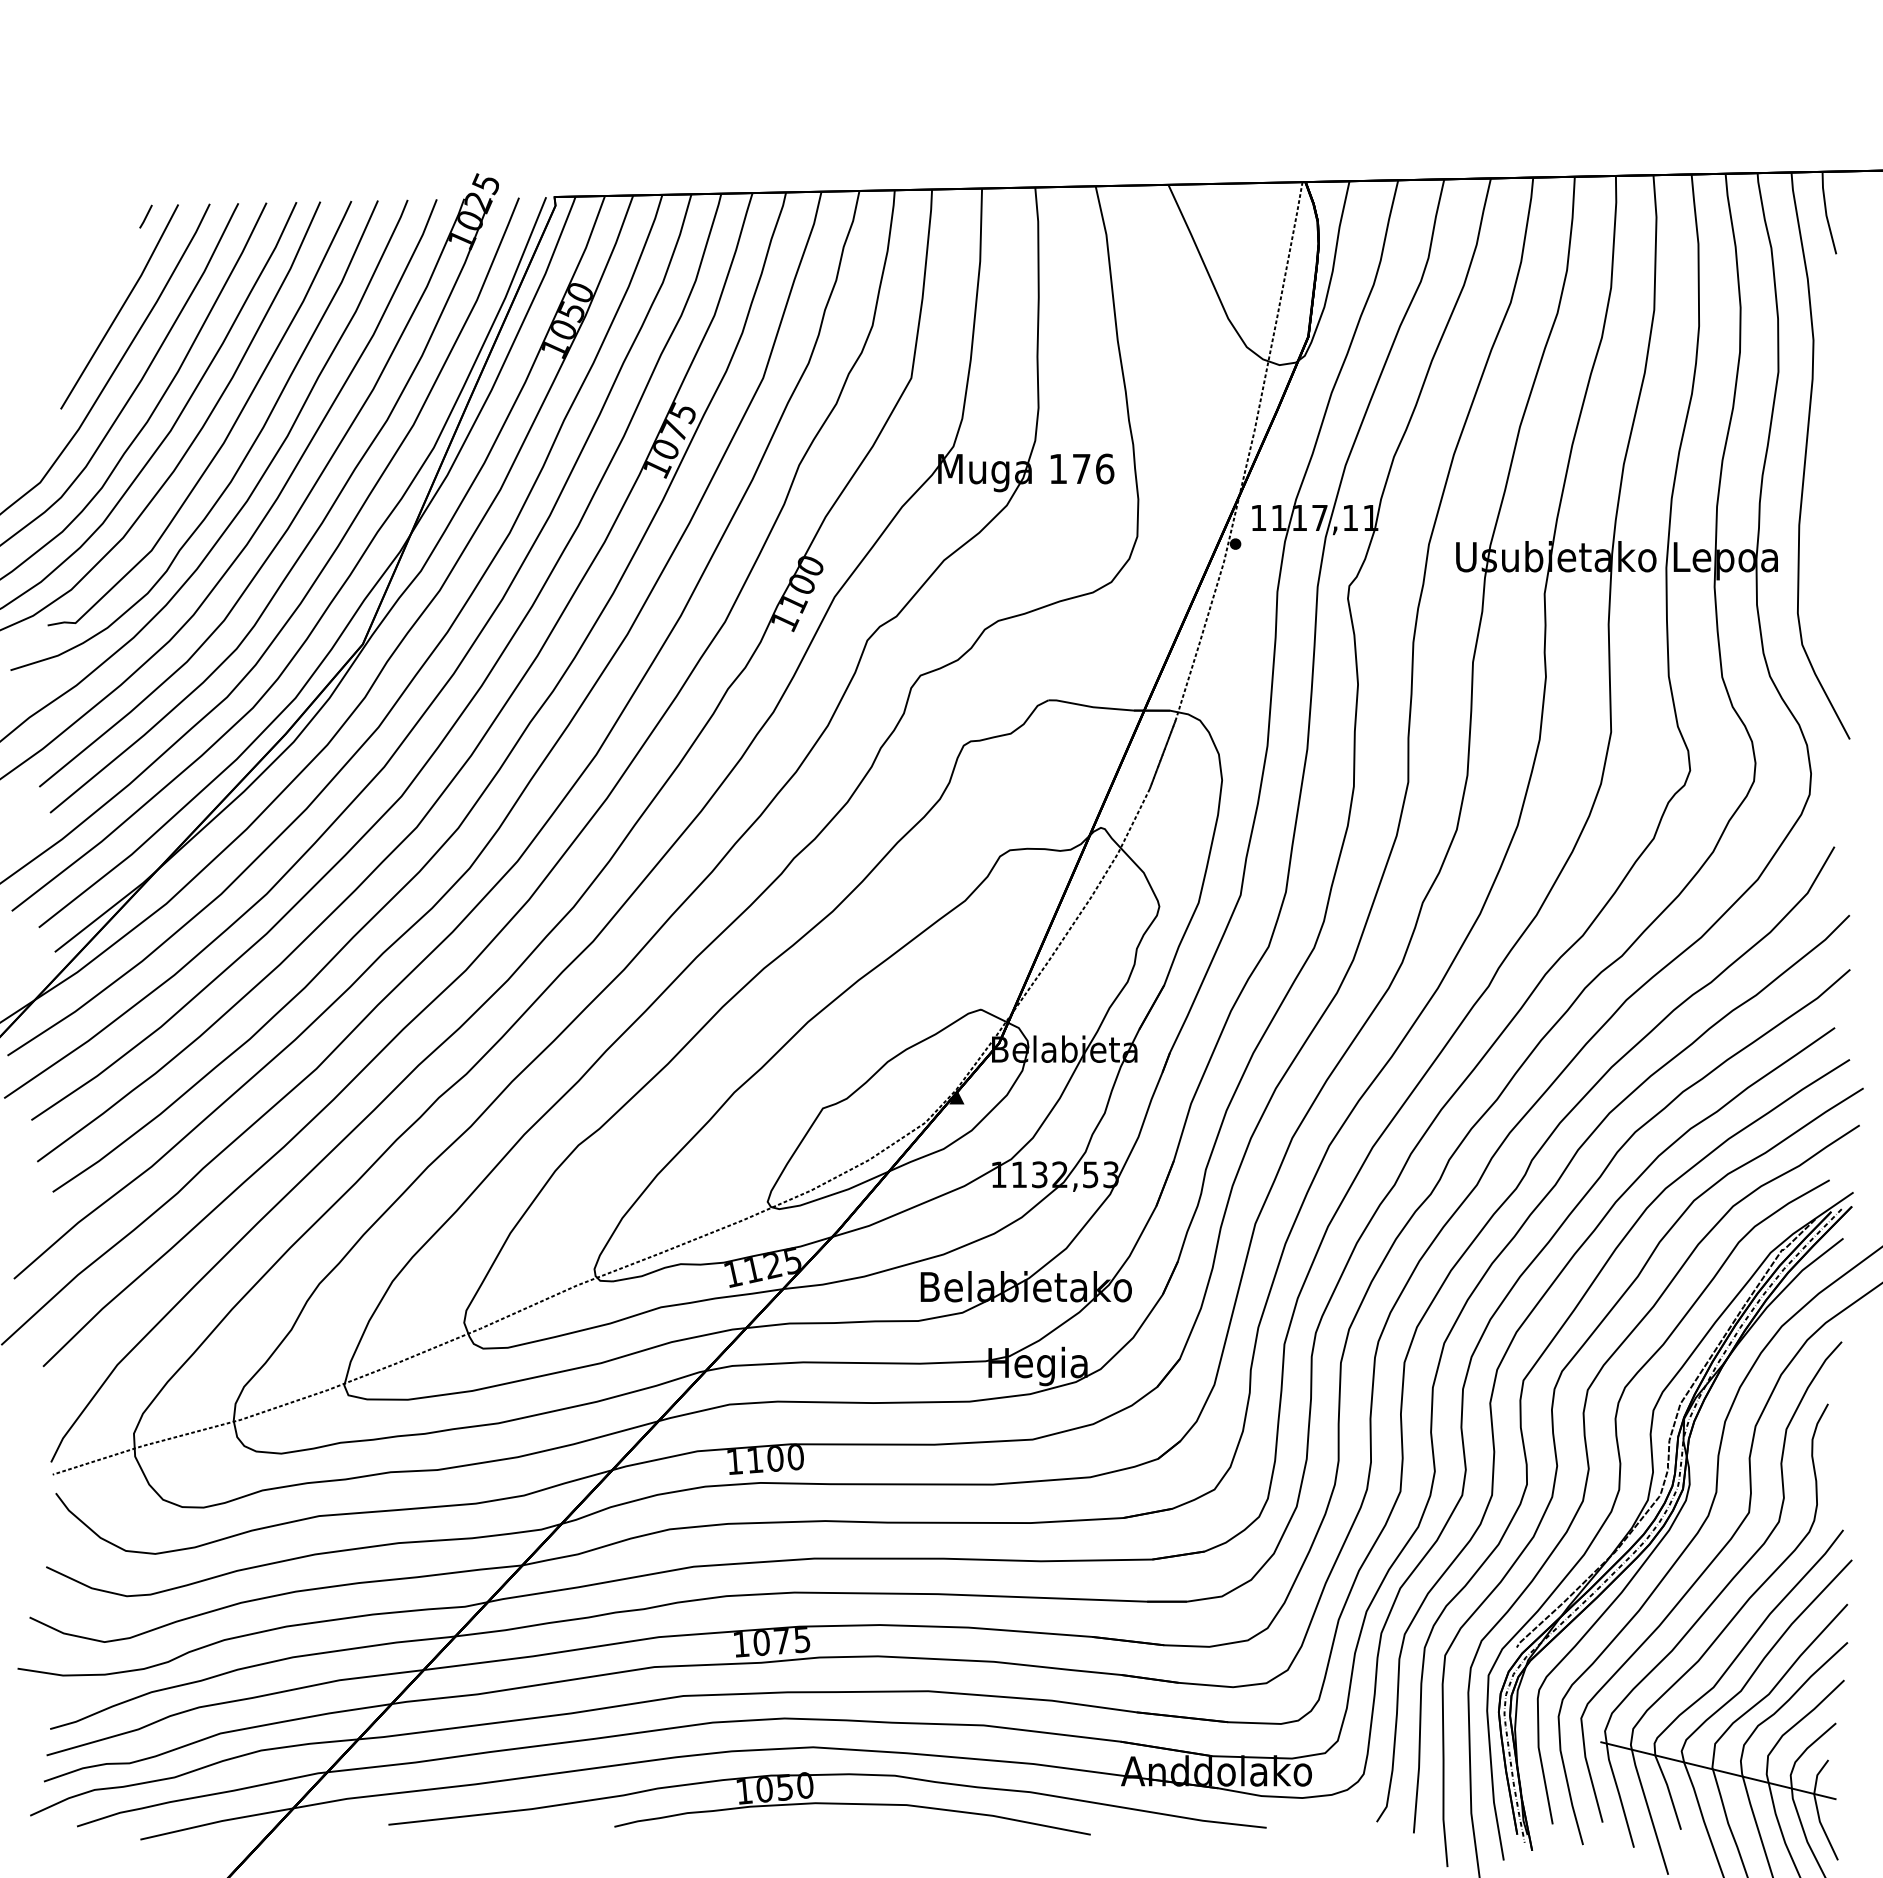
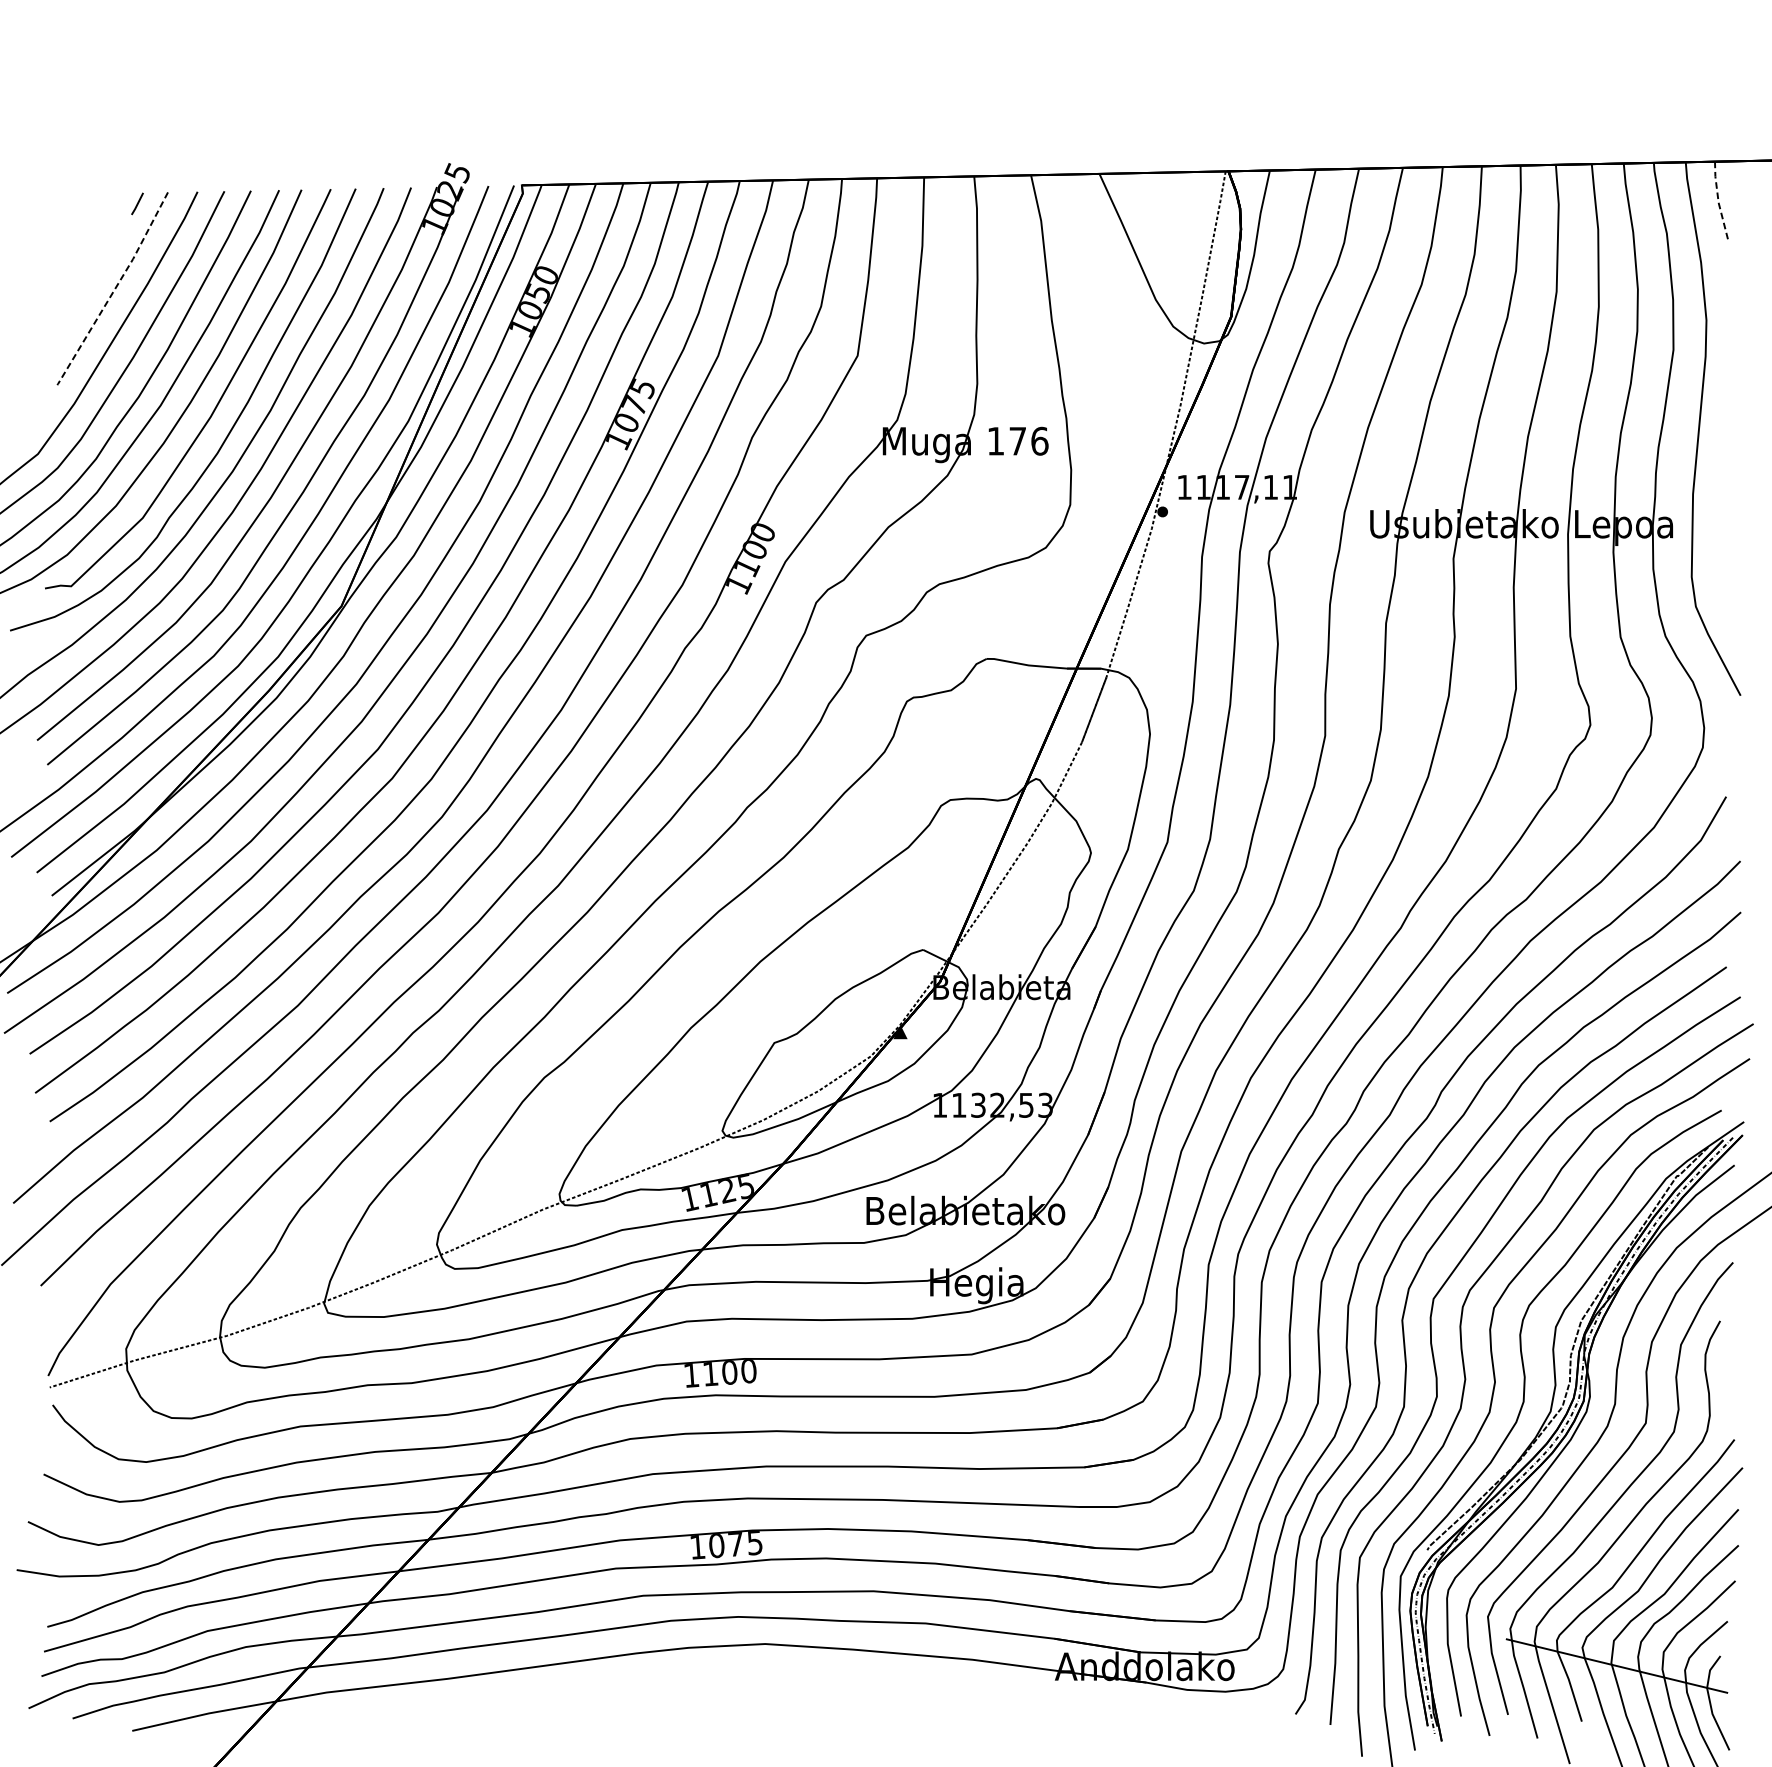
line: (1826, 212) -> (1718, 199), solid -> dashed
line: (121, 308) -> (114, 290), solid -> dashed
part: (827, 1803) -> (778, 1696), removed

